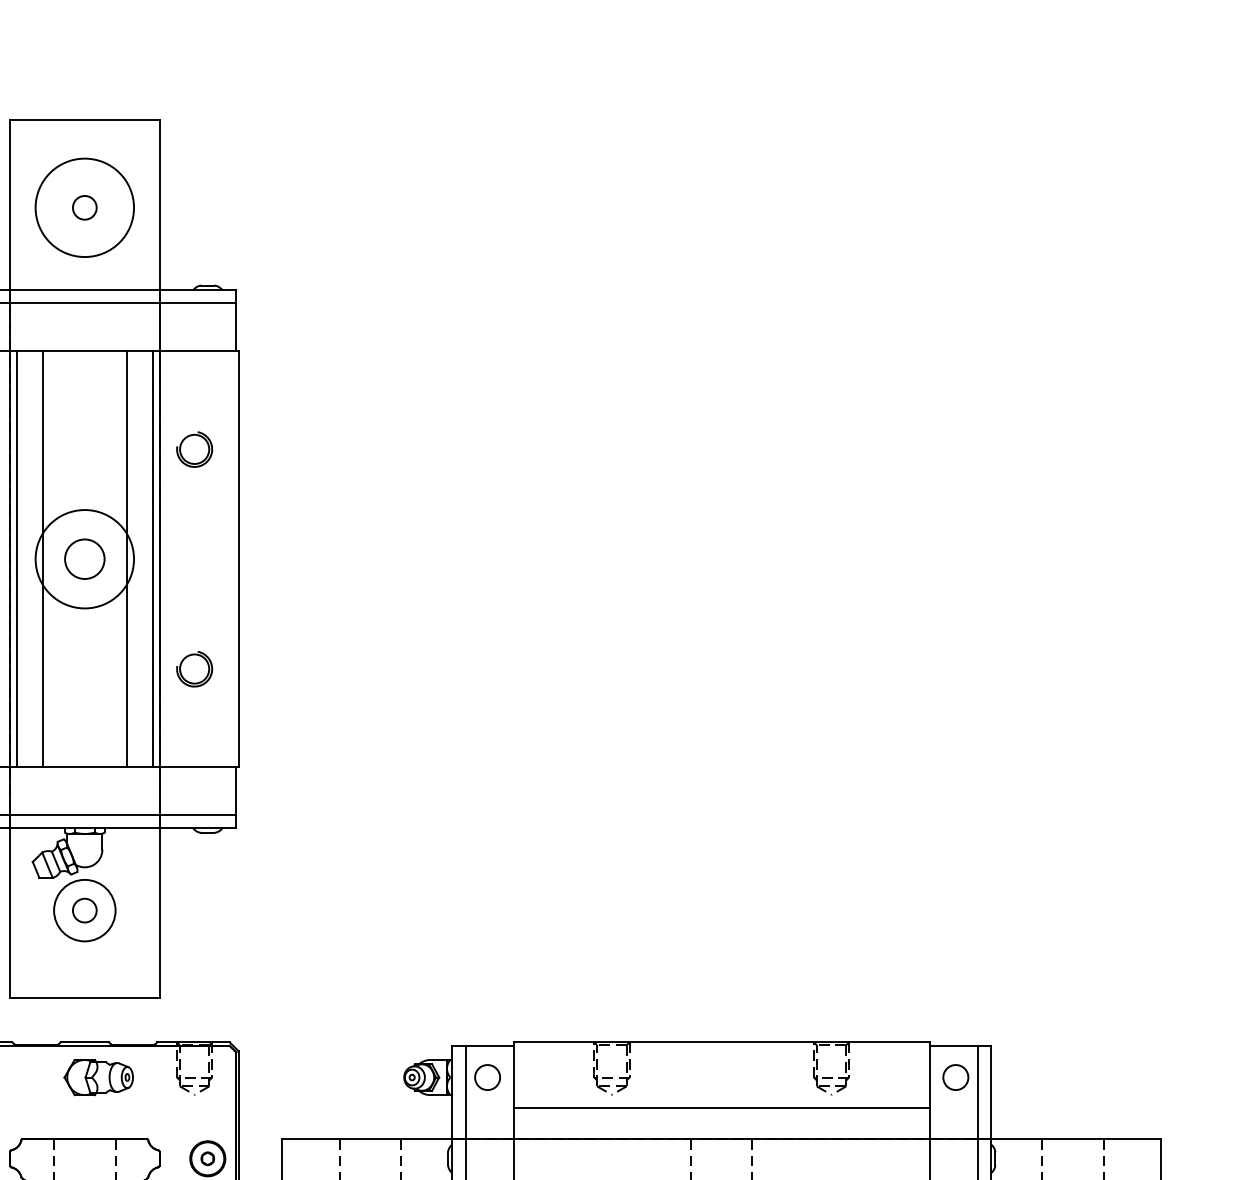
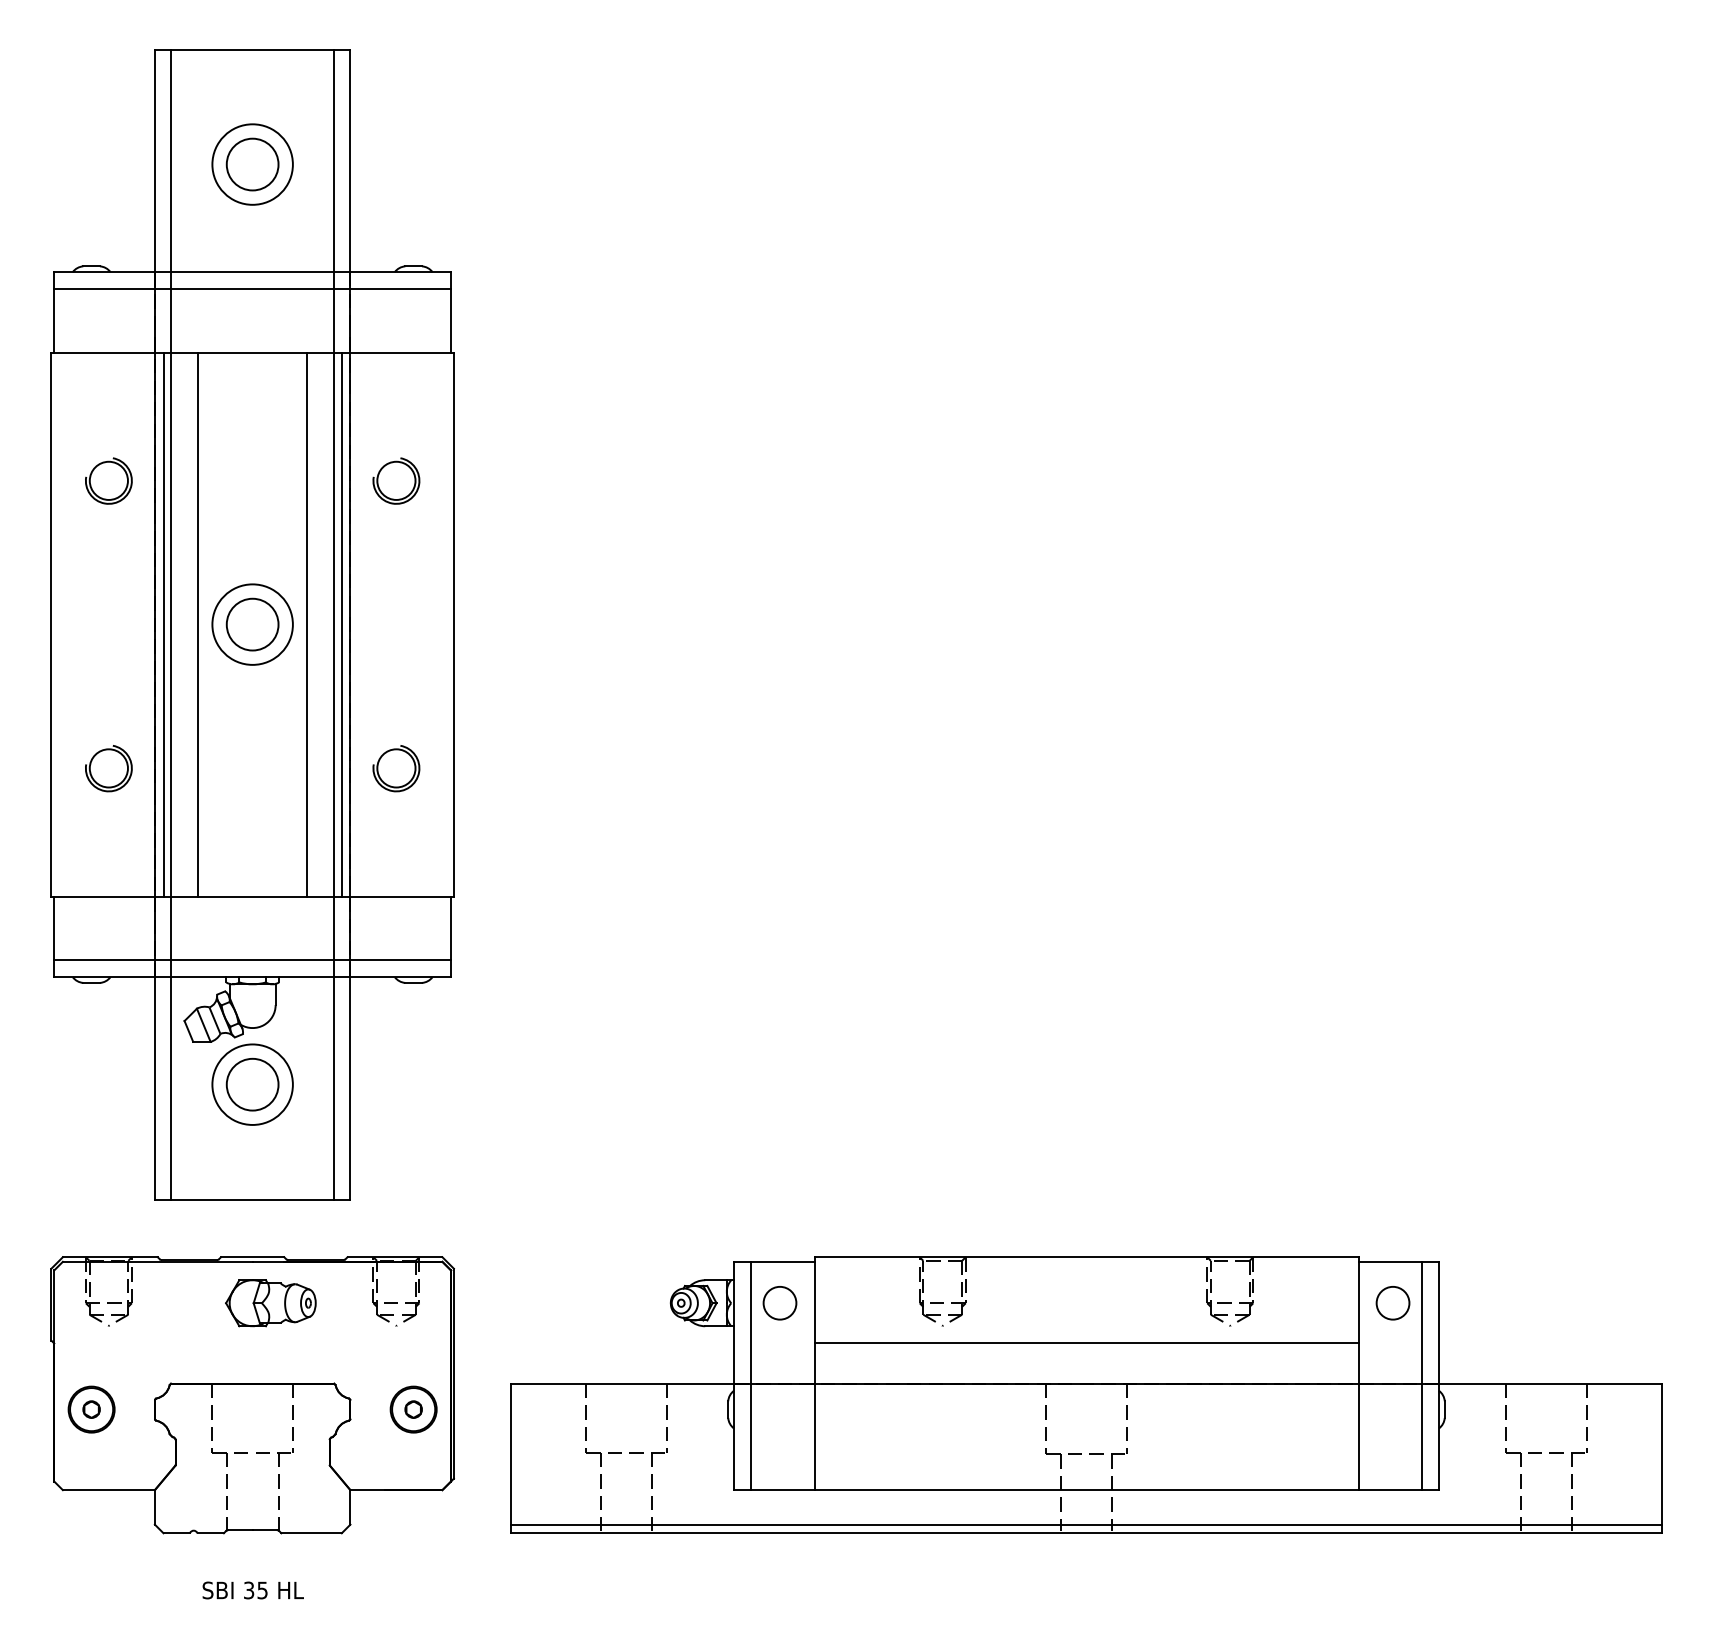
circle: (84, 207) -> (252, 164), size x0.62
circle: (84, 207) -> (252, 164), size x1.67
line: (22, 559) -> (171, 624), added
circle: (84, 559) -> (252, 624), size x0.62
line: (147, 559) -> (334, 624), added
circle: (84, 910) -> (252, 1084), size x1.67

